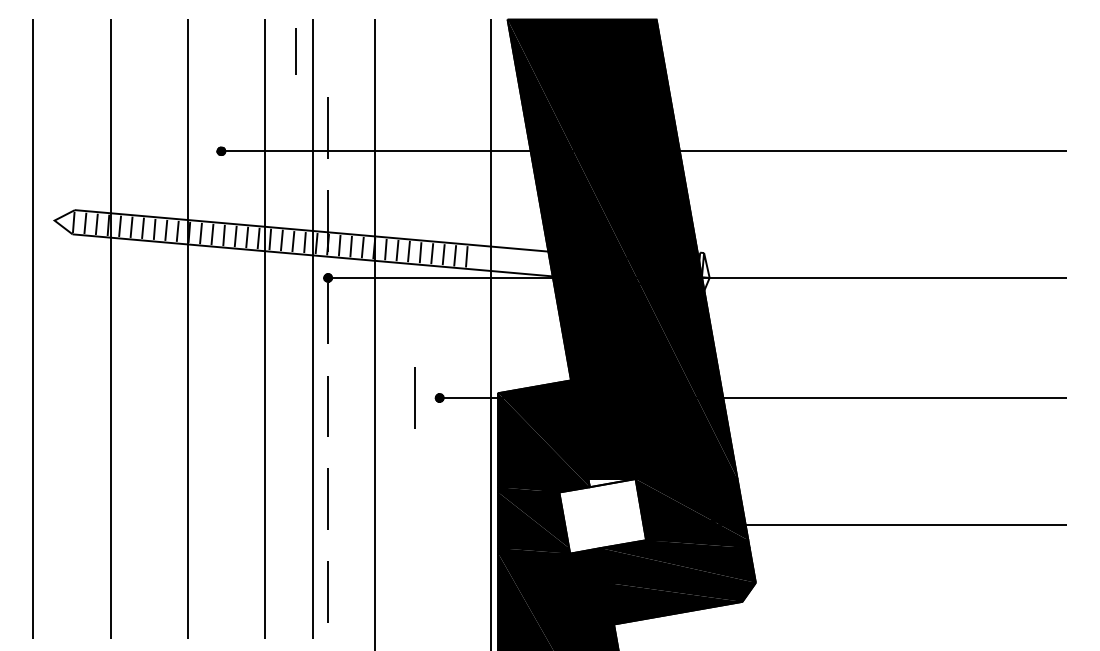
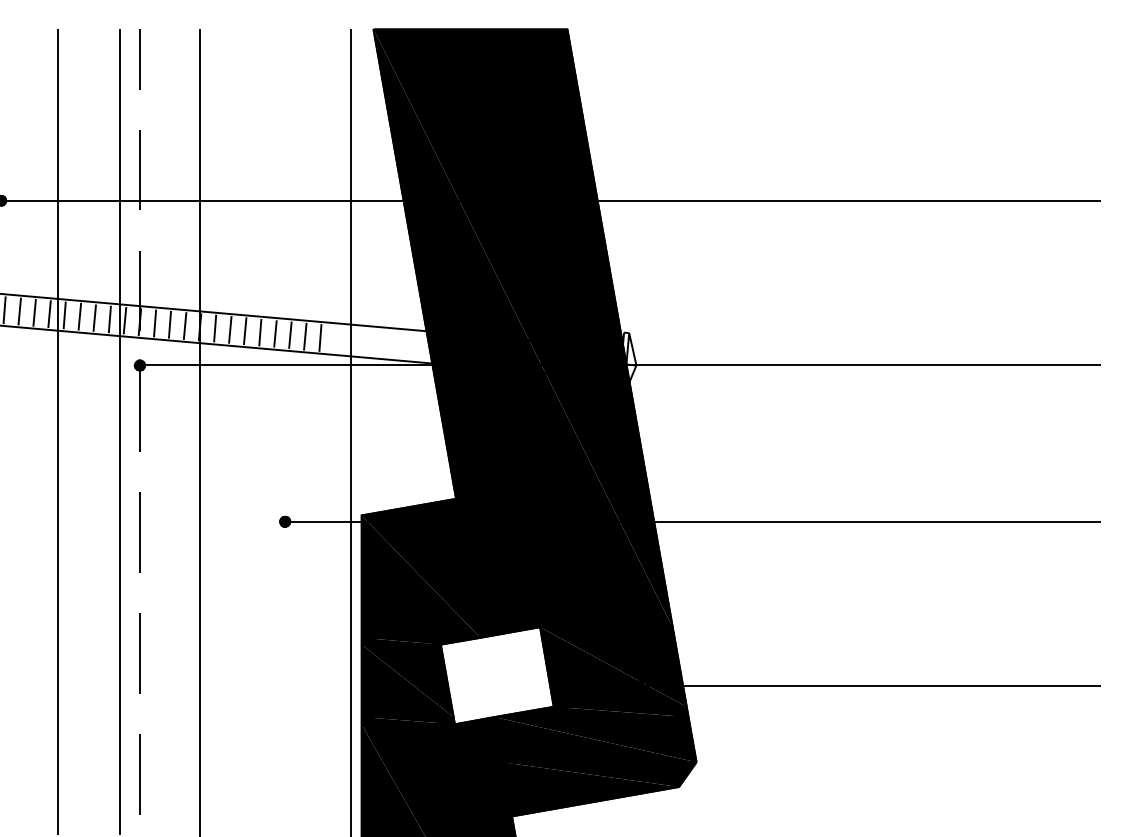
line: (295, 51) -> (139, 59), moved
line: (414, 397) -> (252, 521), removed
fill: (611, 483) -> (508, 632), added

